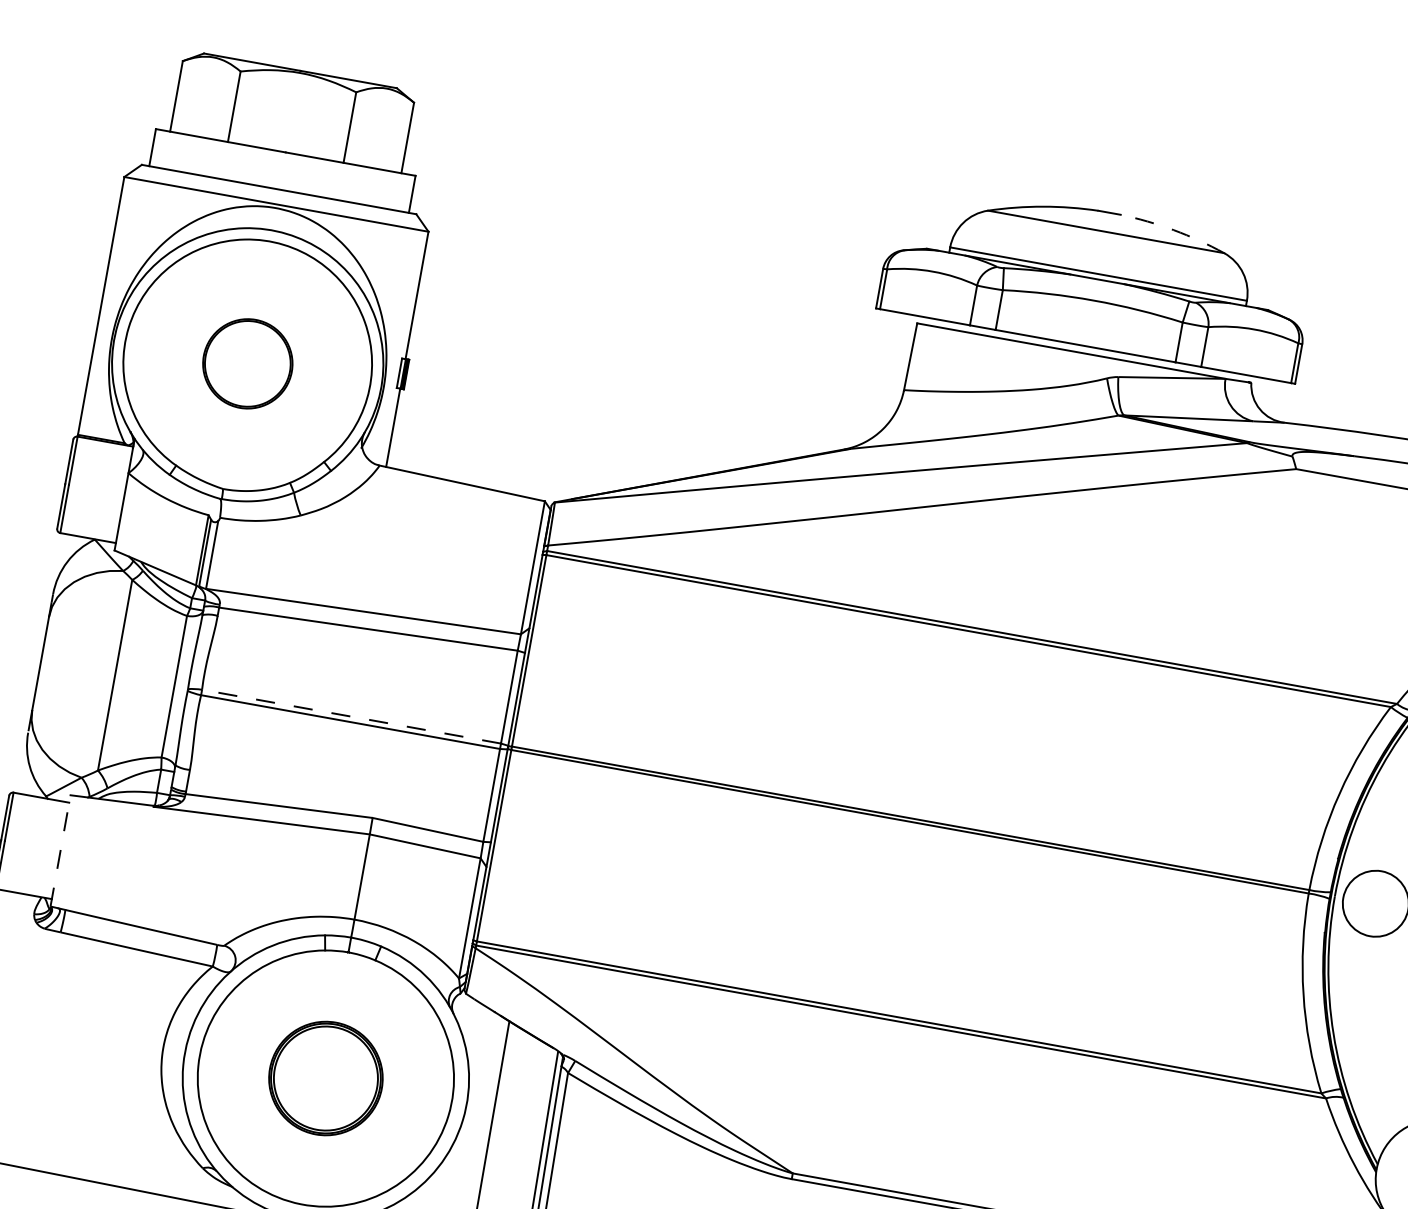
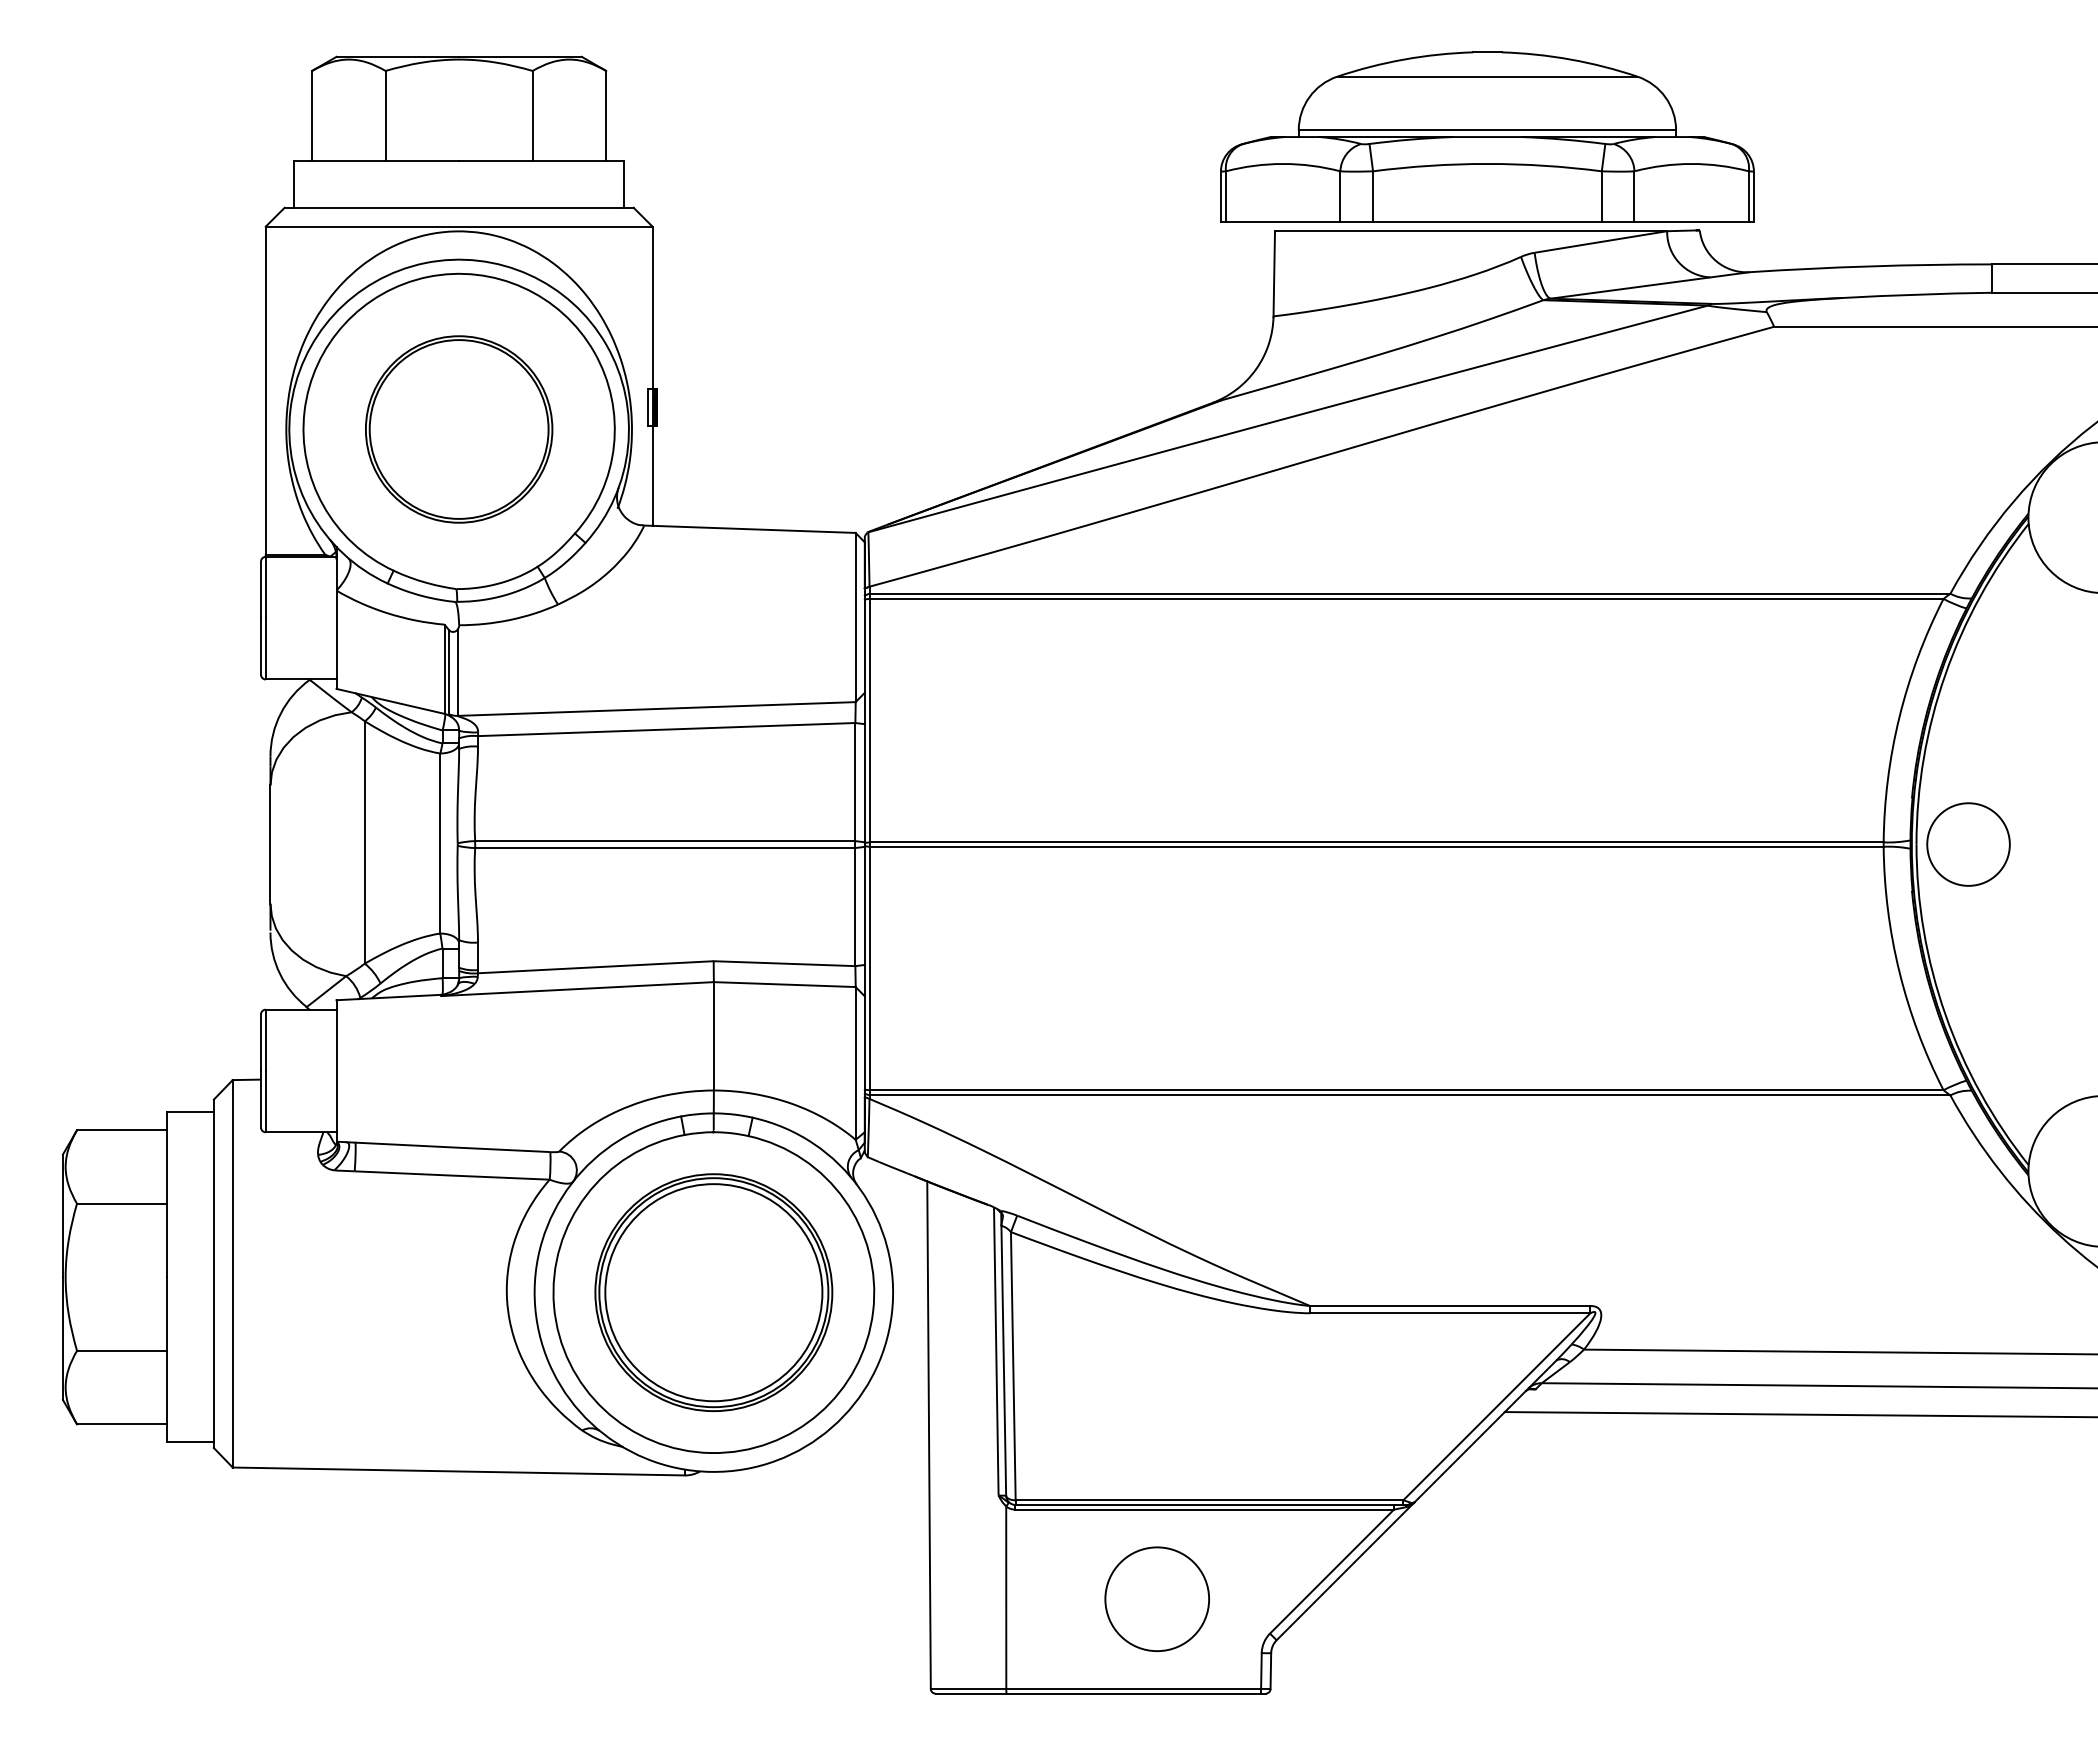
arc: (1173, 230) -> (1570, 59), dashed -> solid
part: (248, 363) -> (459, 429), size x1.67
line: (350, 716) -> (664, 841), dashed -> solid
line: (60, 850) -> (336, 1070), dashed -> solid
part: (325, 1078) -> (713, 1292), size x1.67

